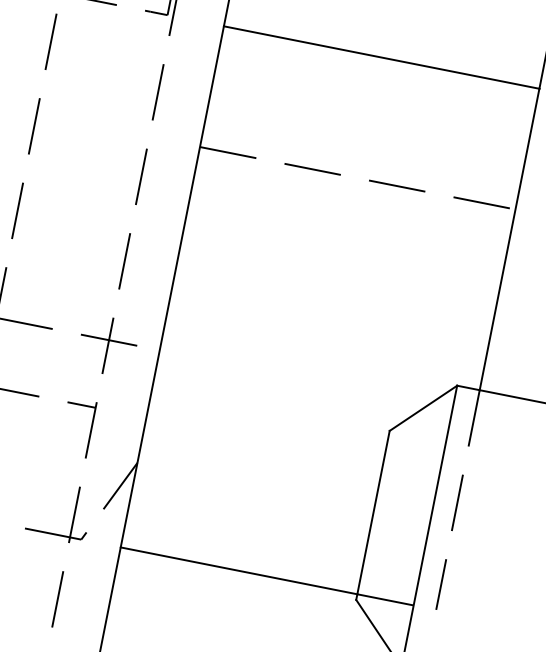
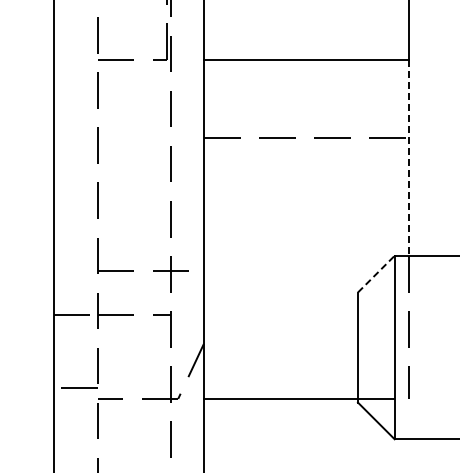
line: (509, 240) -> (409, 158), solid -> dashed
line: (423, 408) -> (376, 274), solid -> dashed

